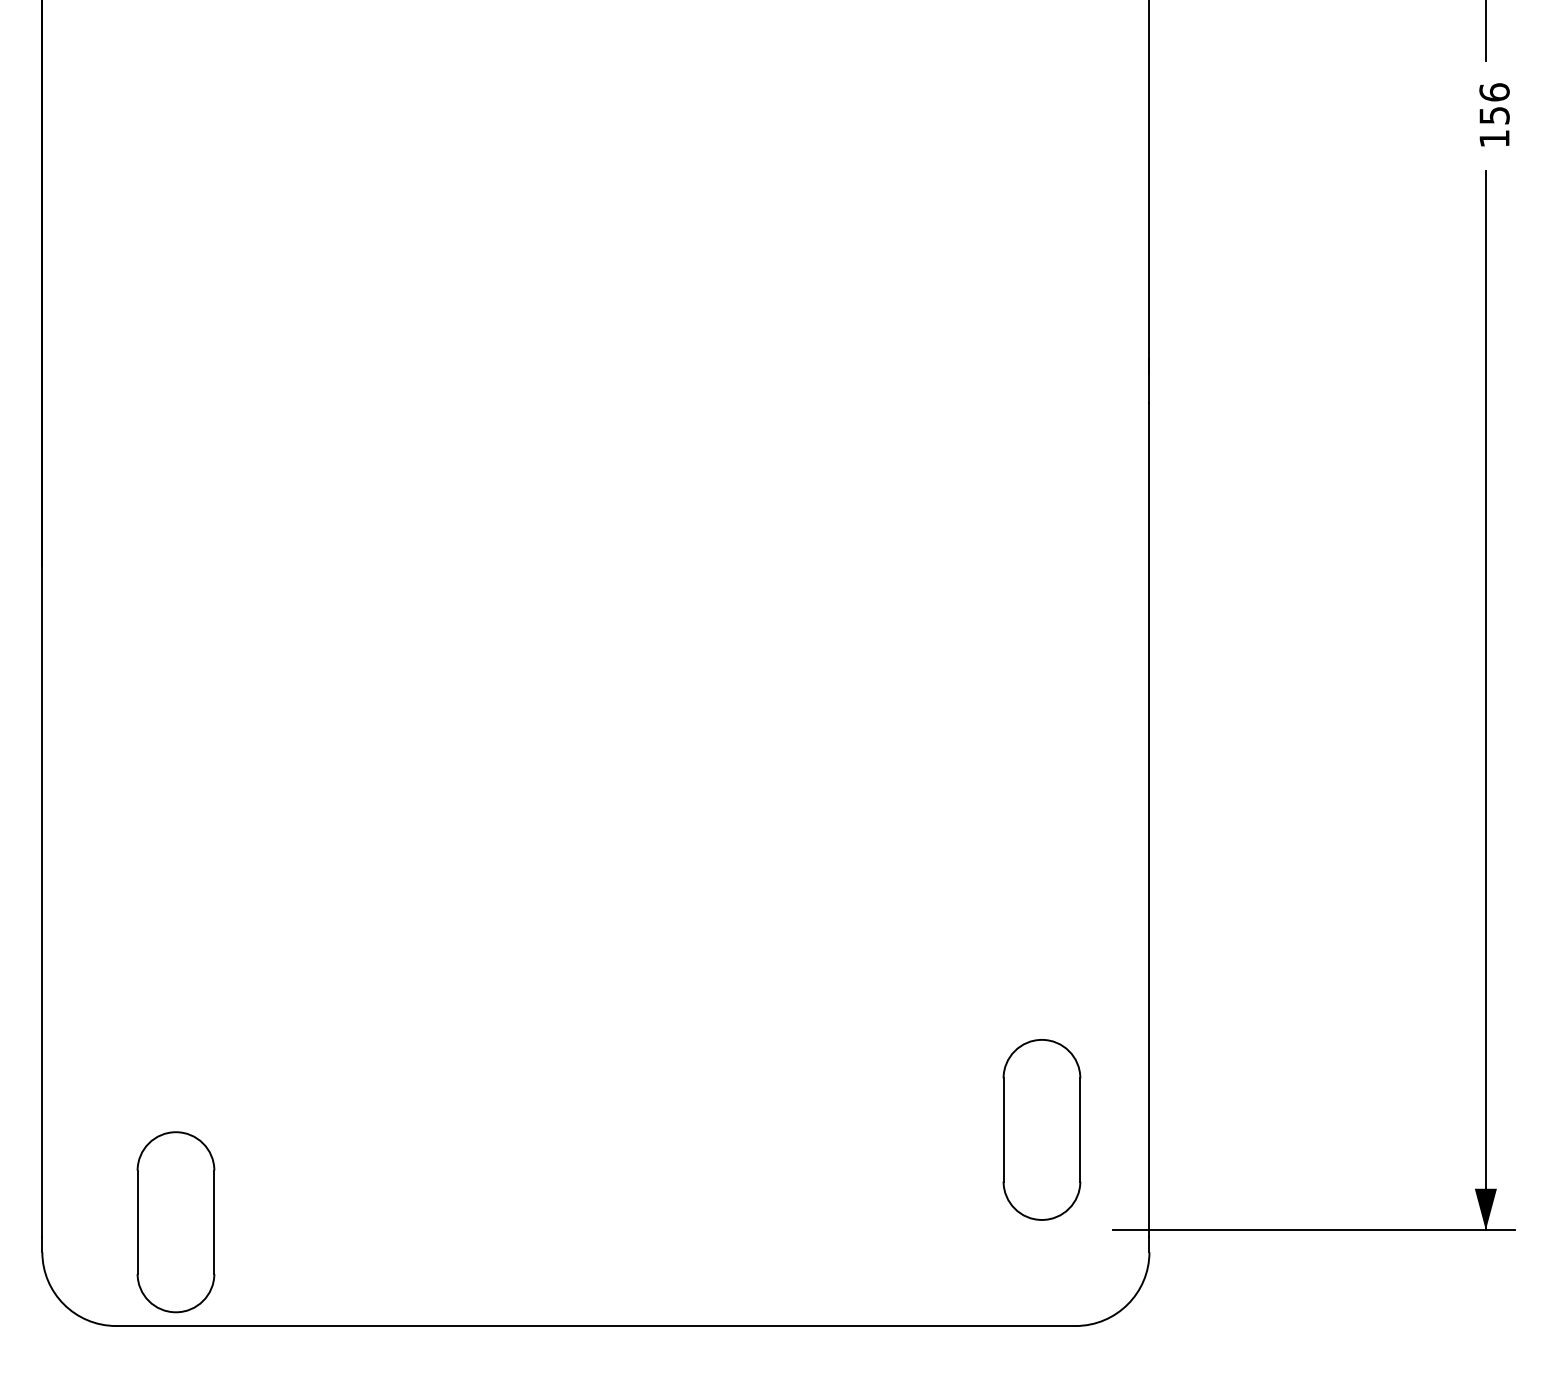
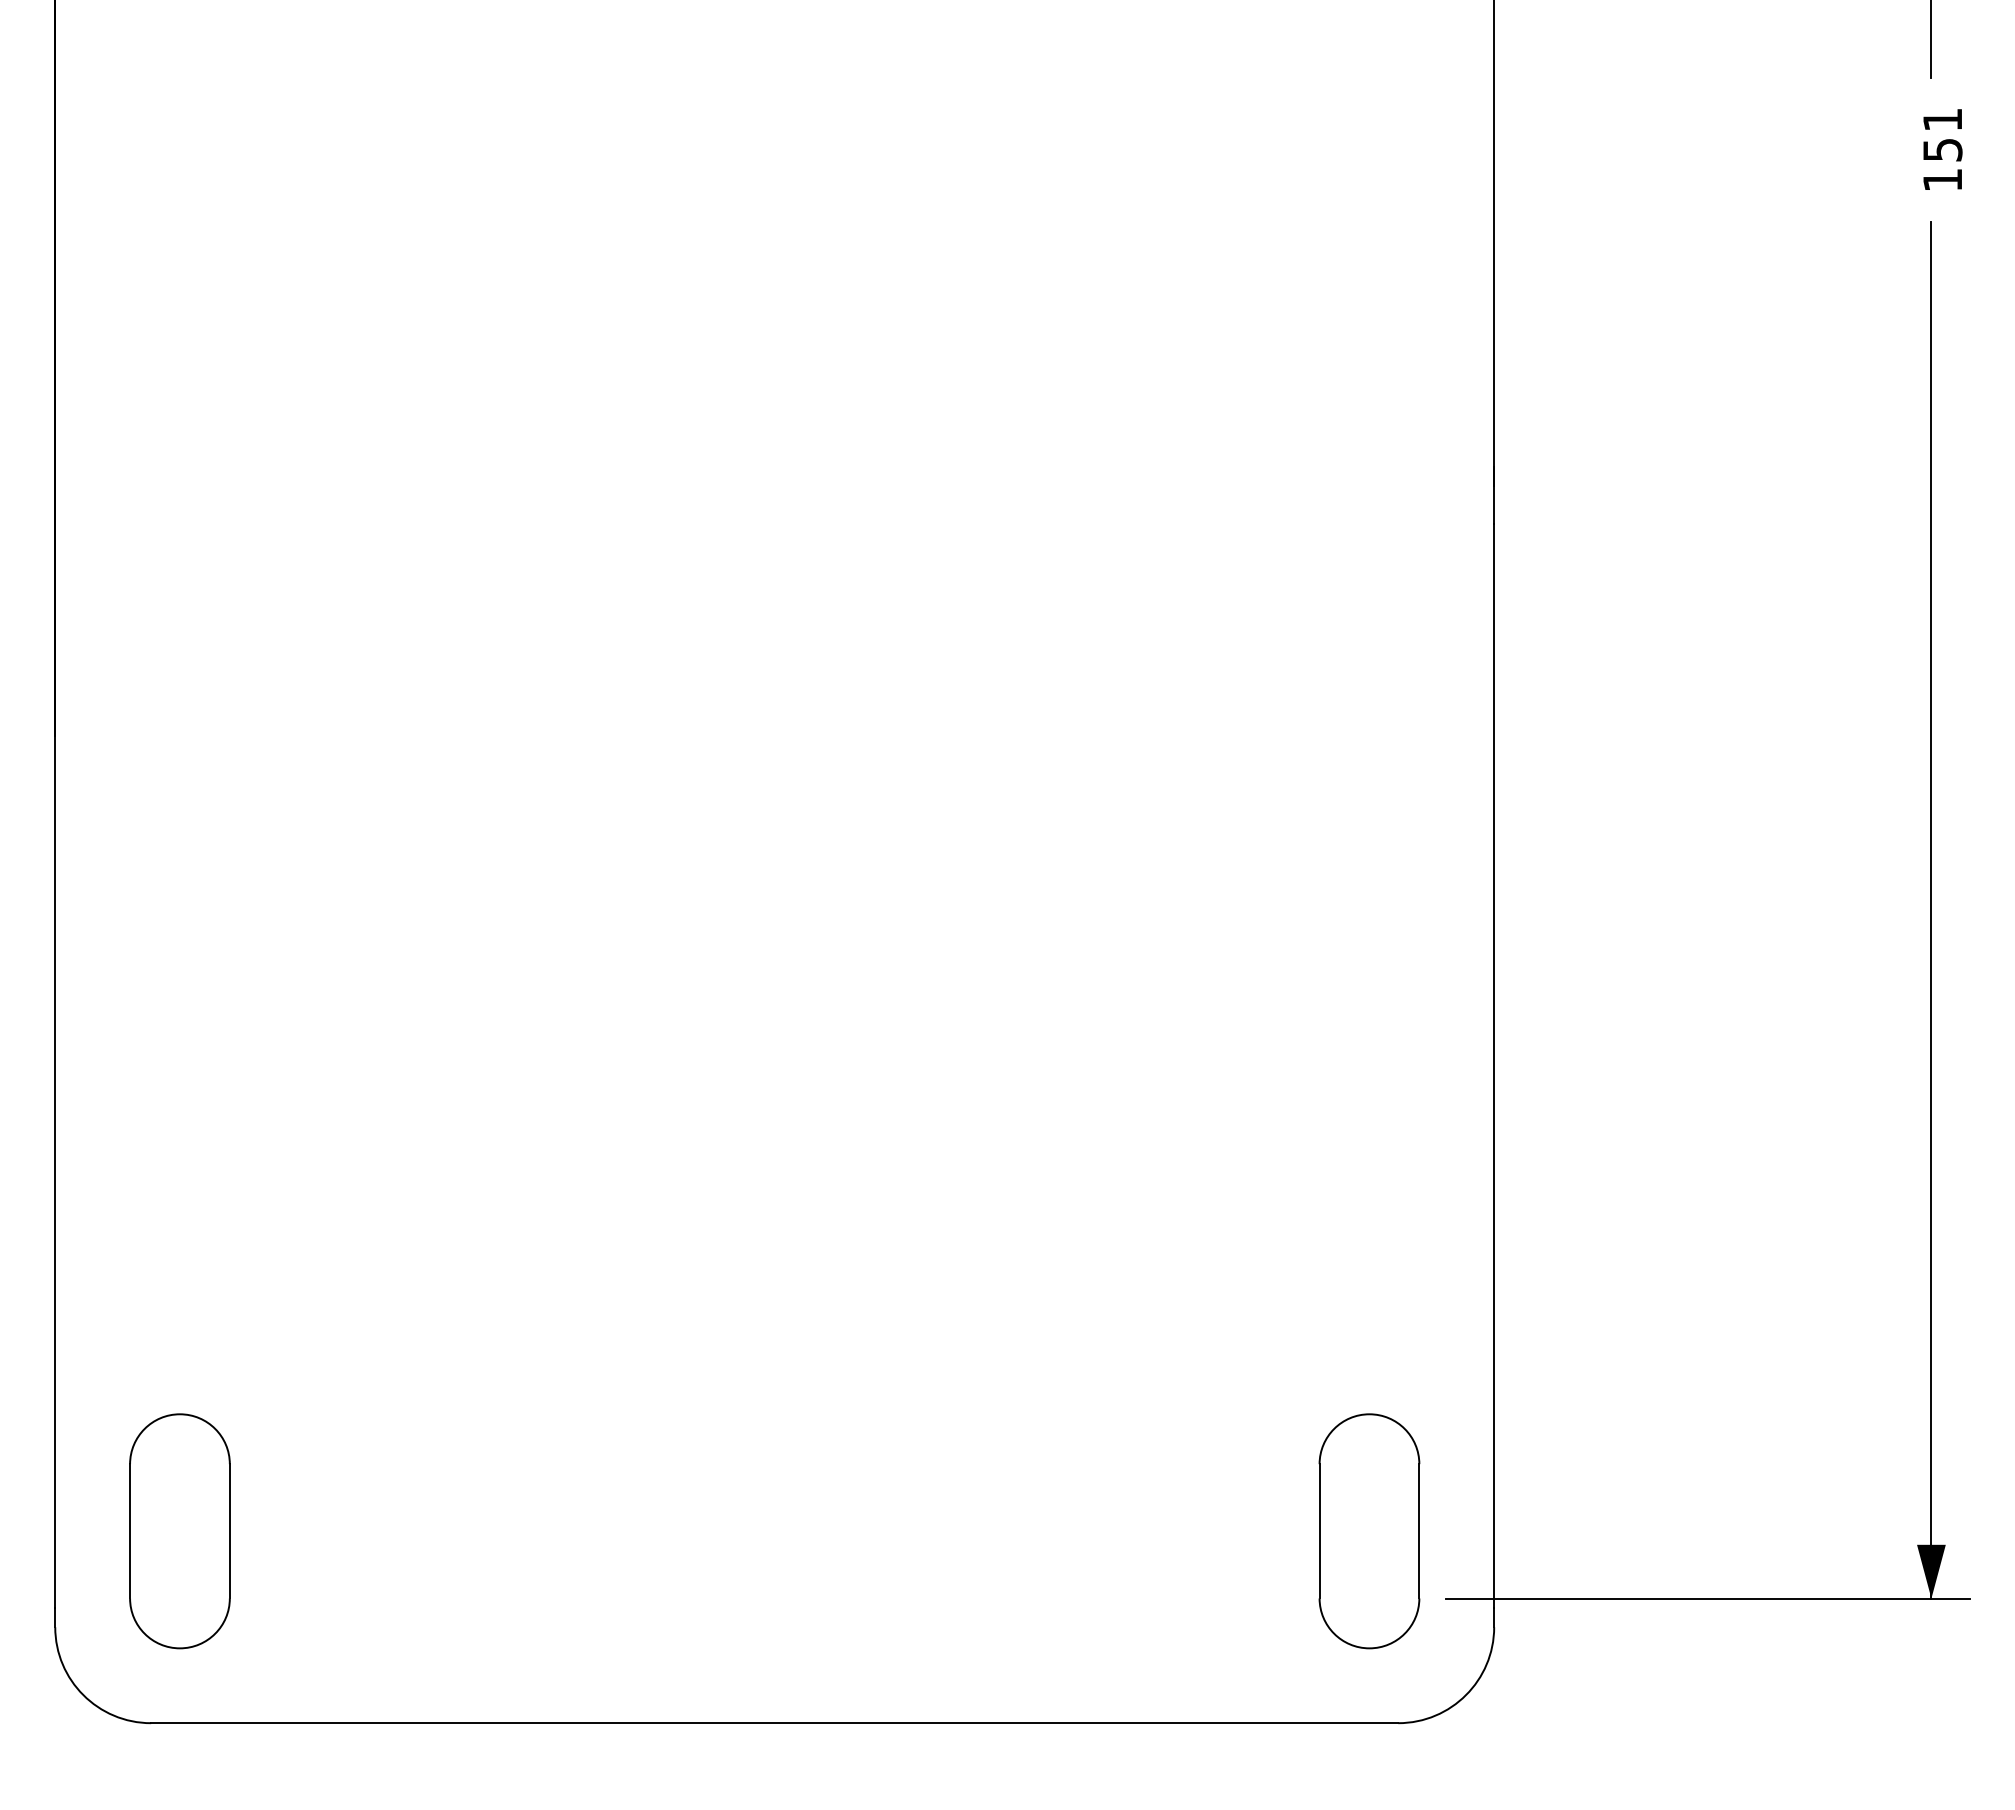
text: (1494, 92) -> (1942, 119), 156 -> 151
part: (1041, 1130) -> (1369, 1531), moved
part: (175, 1222) -> (179, 1531), moved

